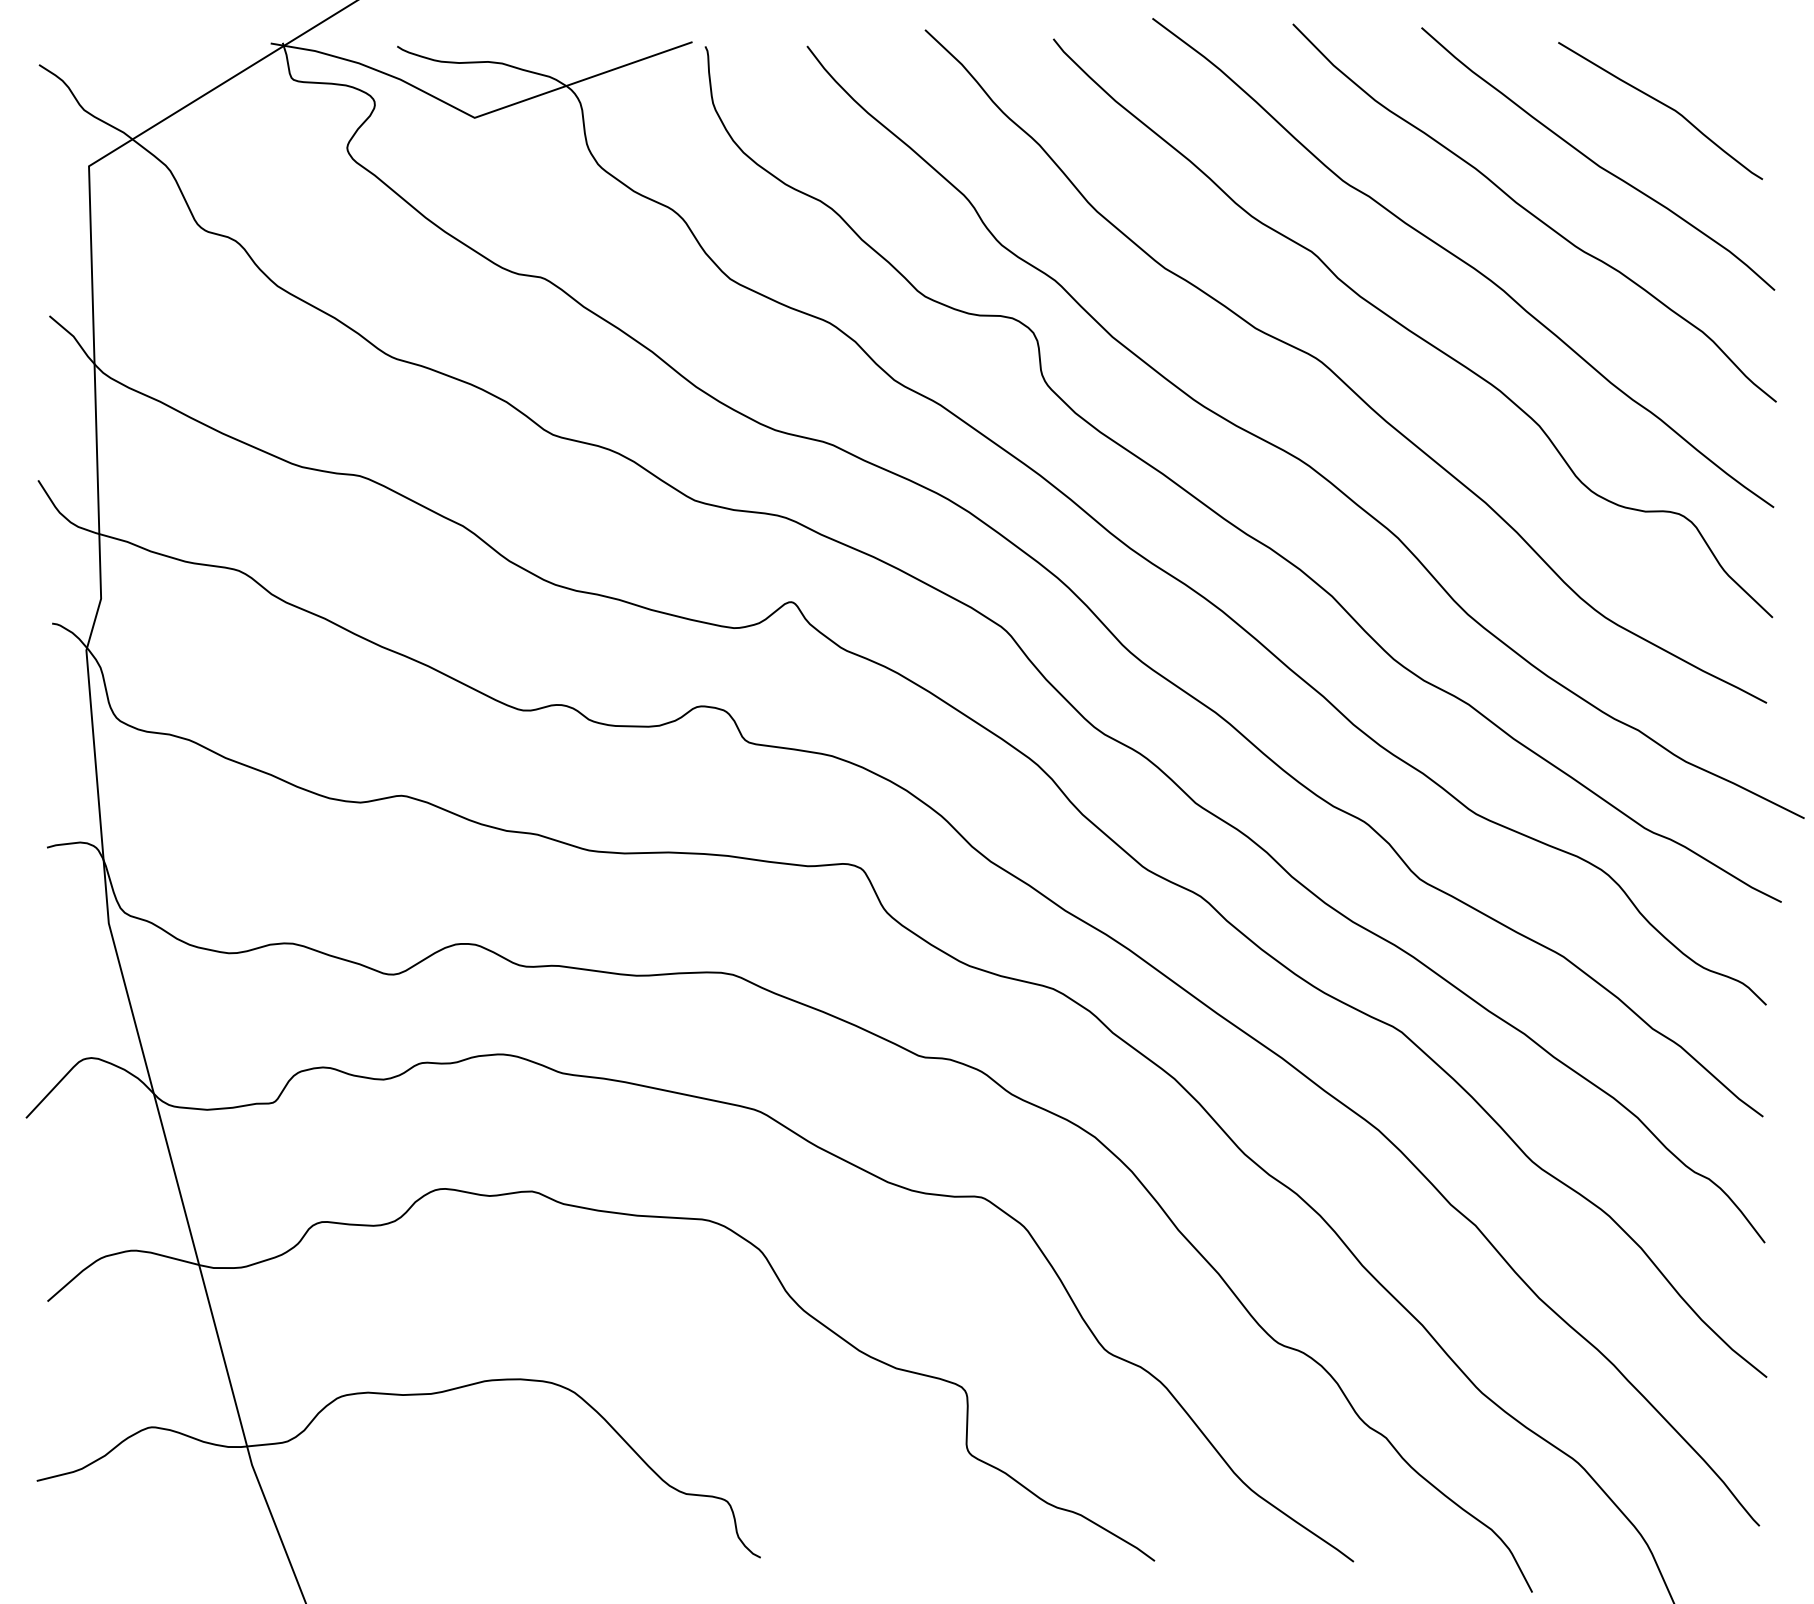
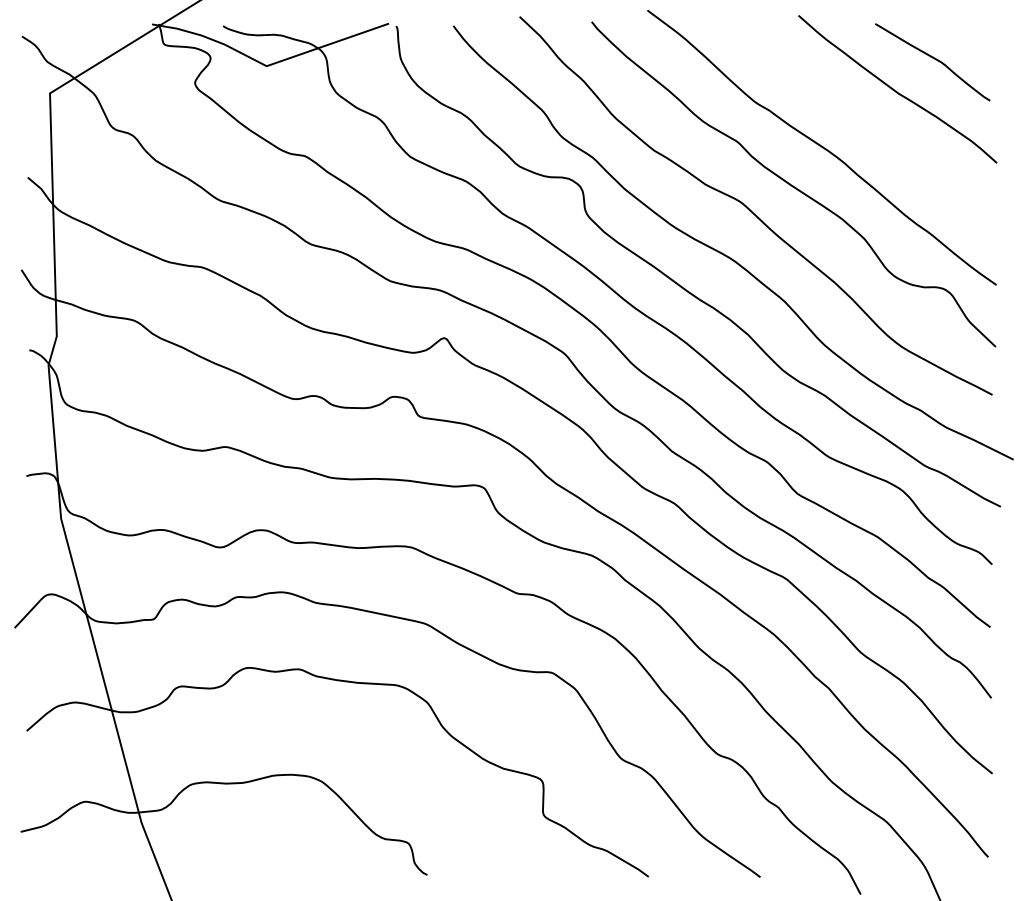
curve: (1533, 212) -> (861, 119), removed

